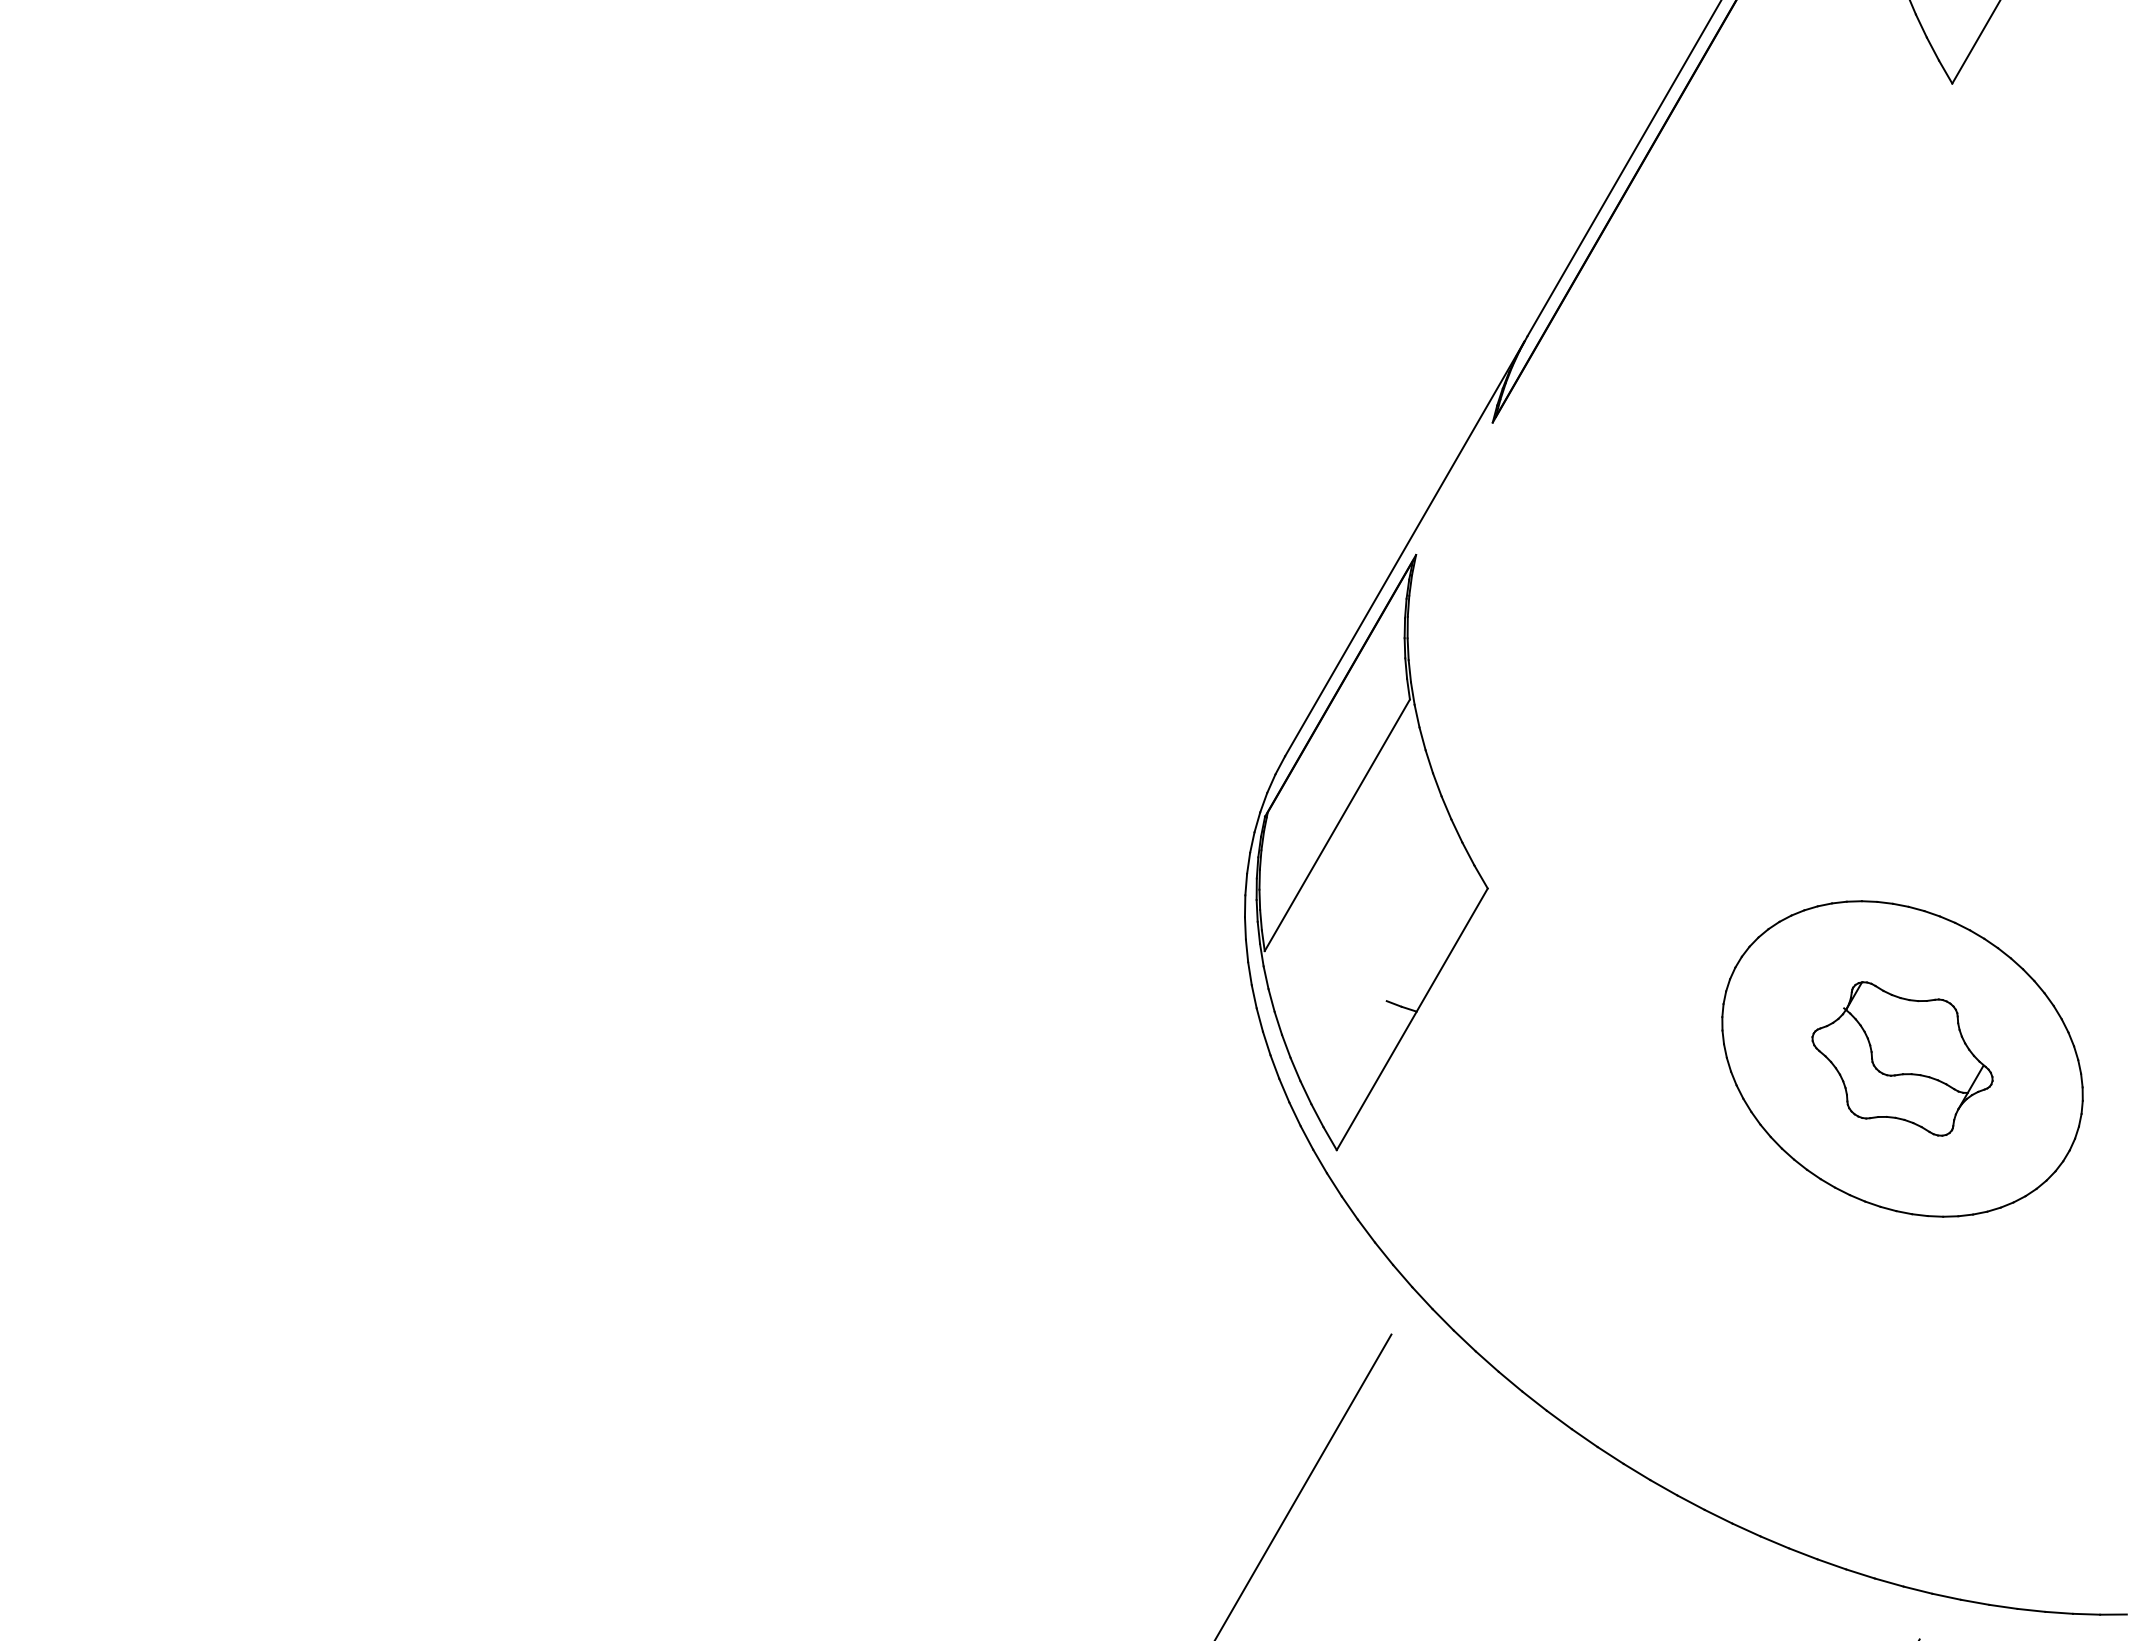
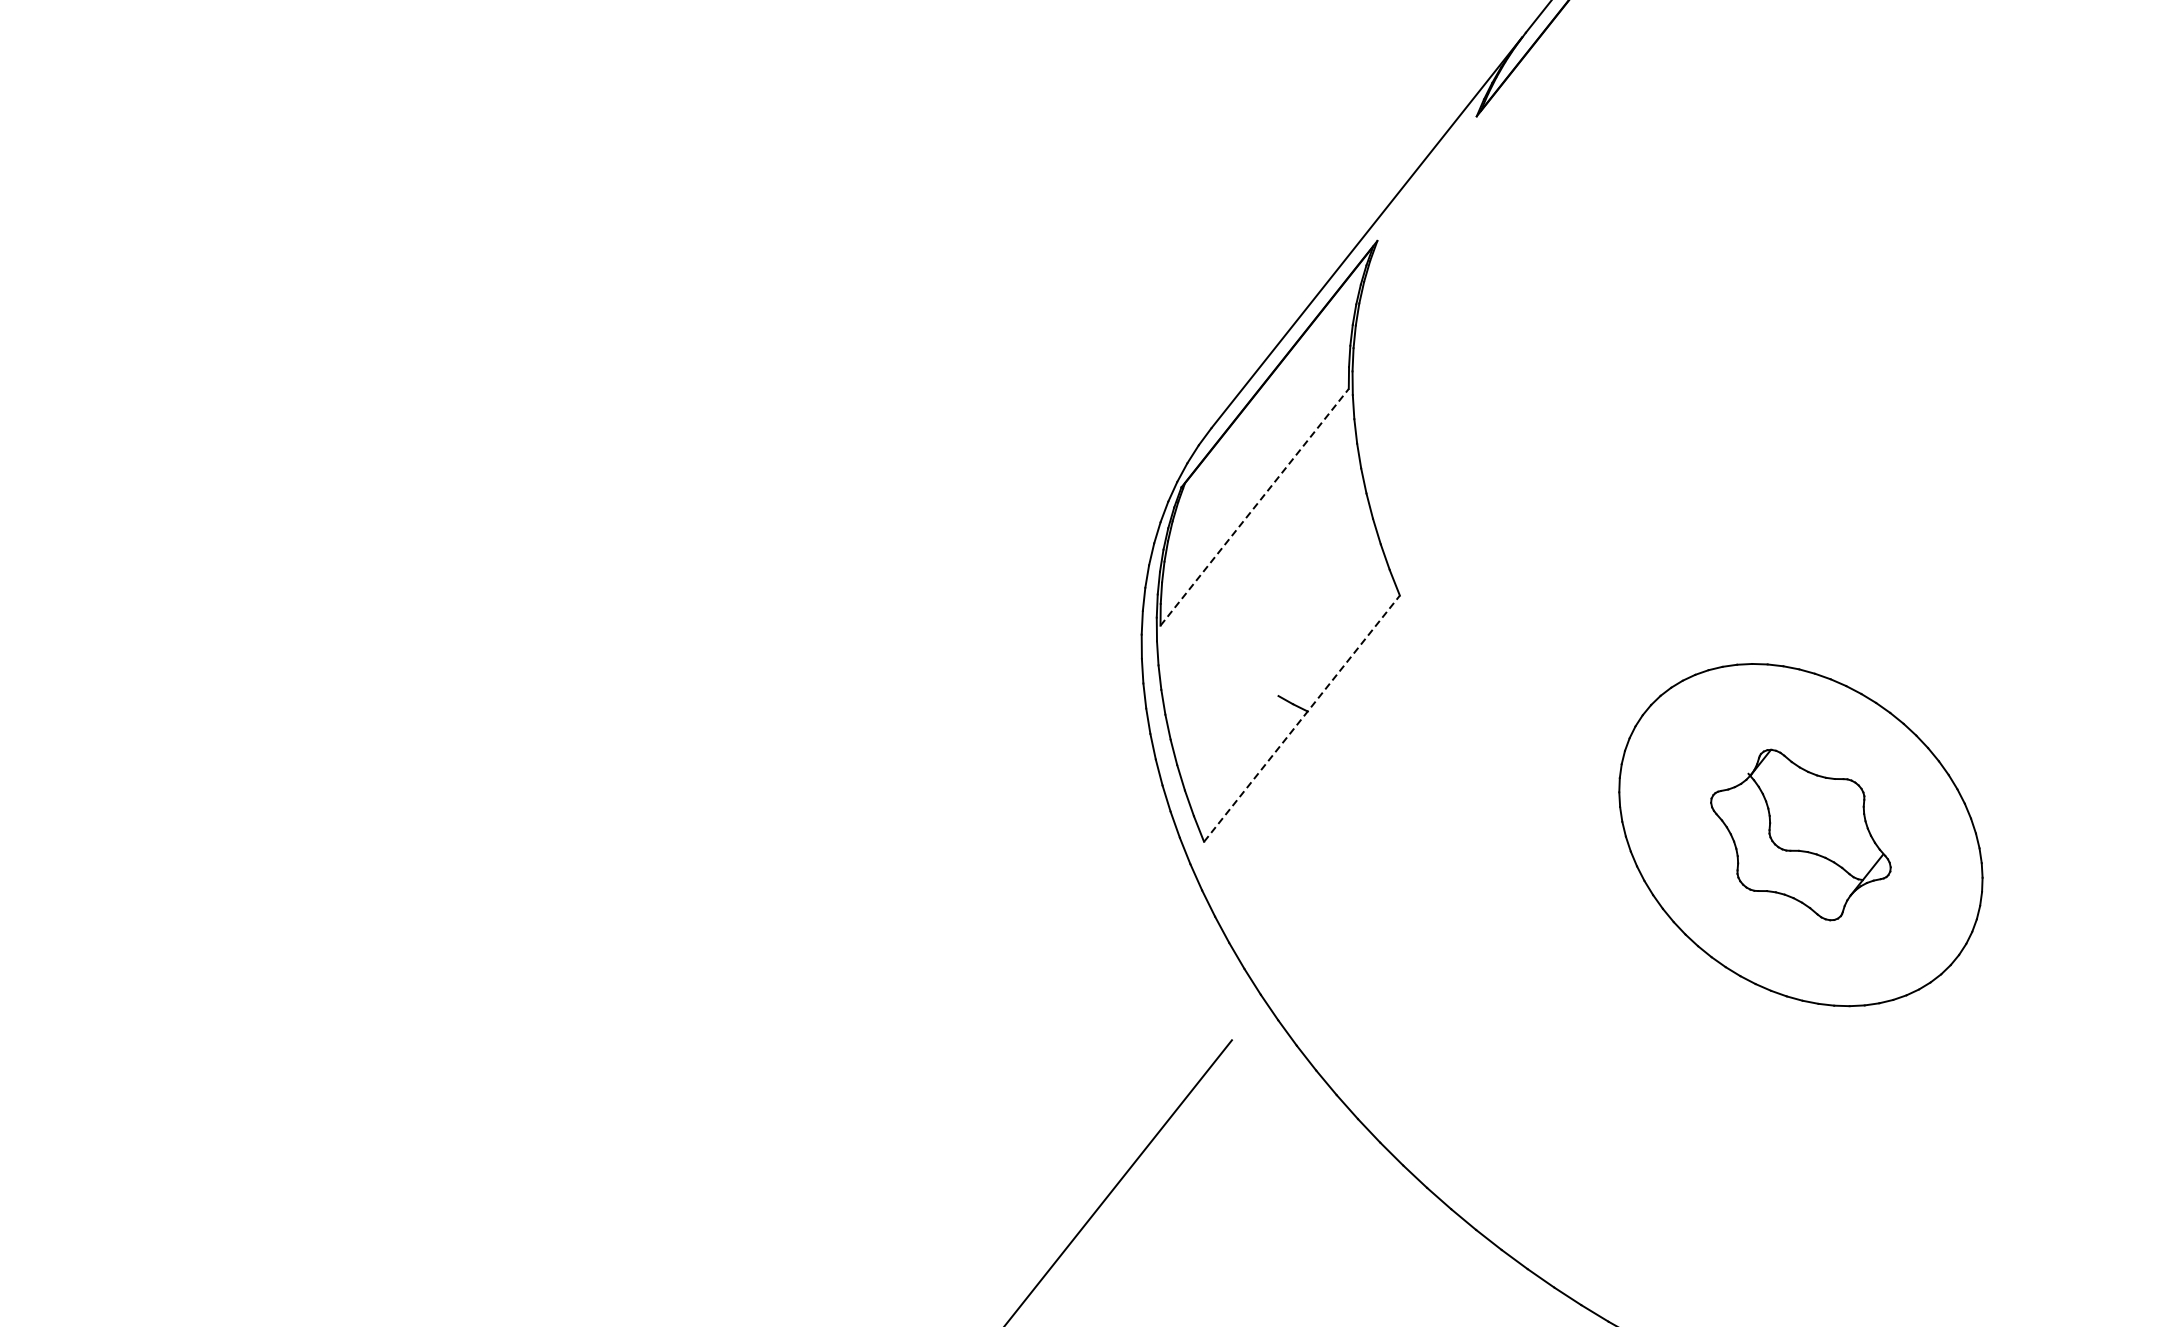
line: (1337, 824) -> (1254, 506), solid -> dashed
line: (1412, 1018) -> (1302, 717), solid -> dashed

